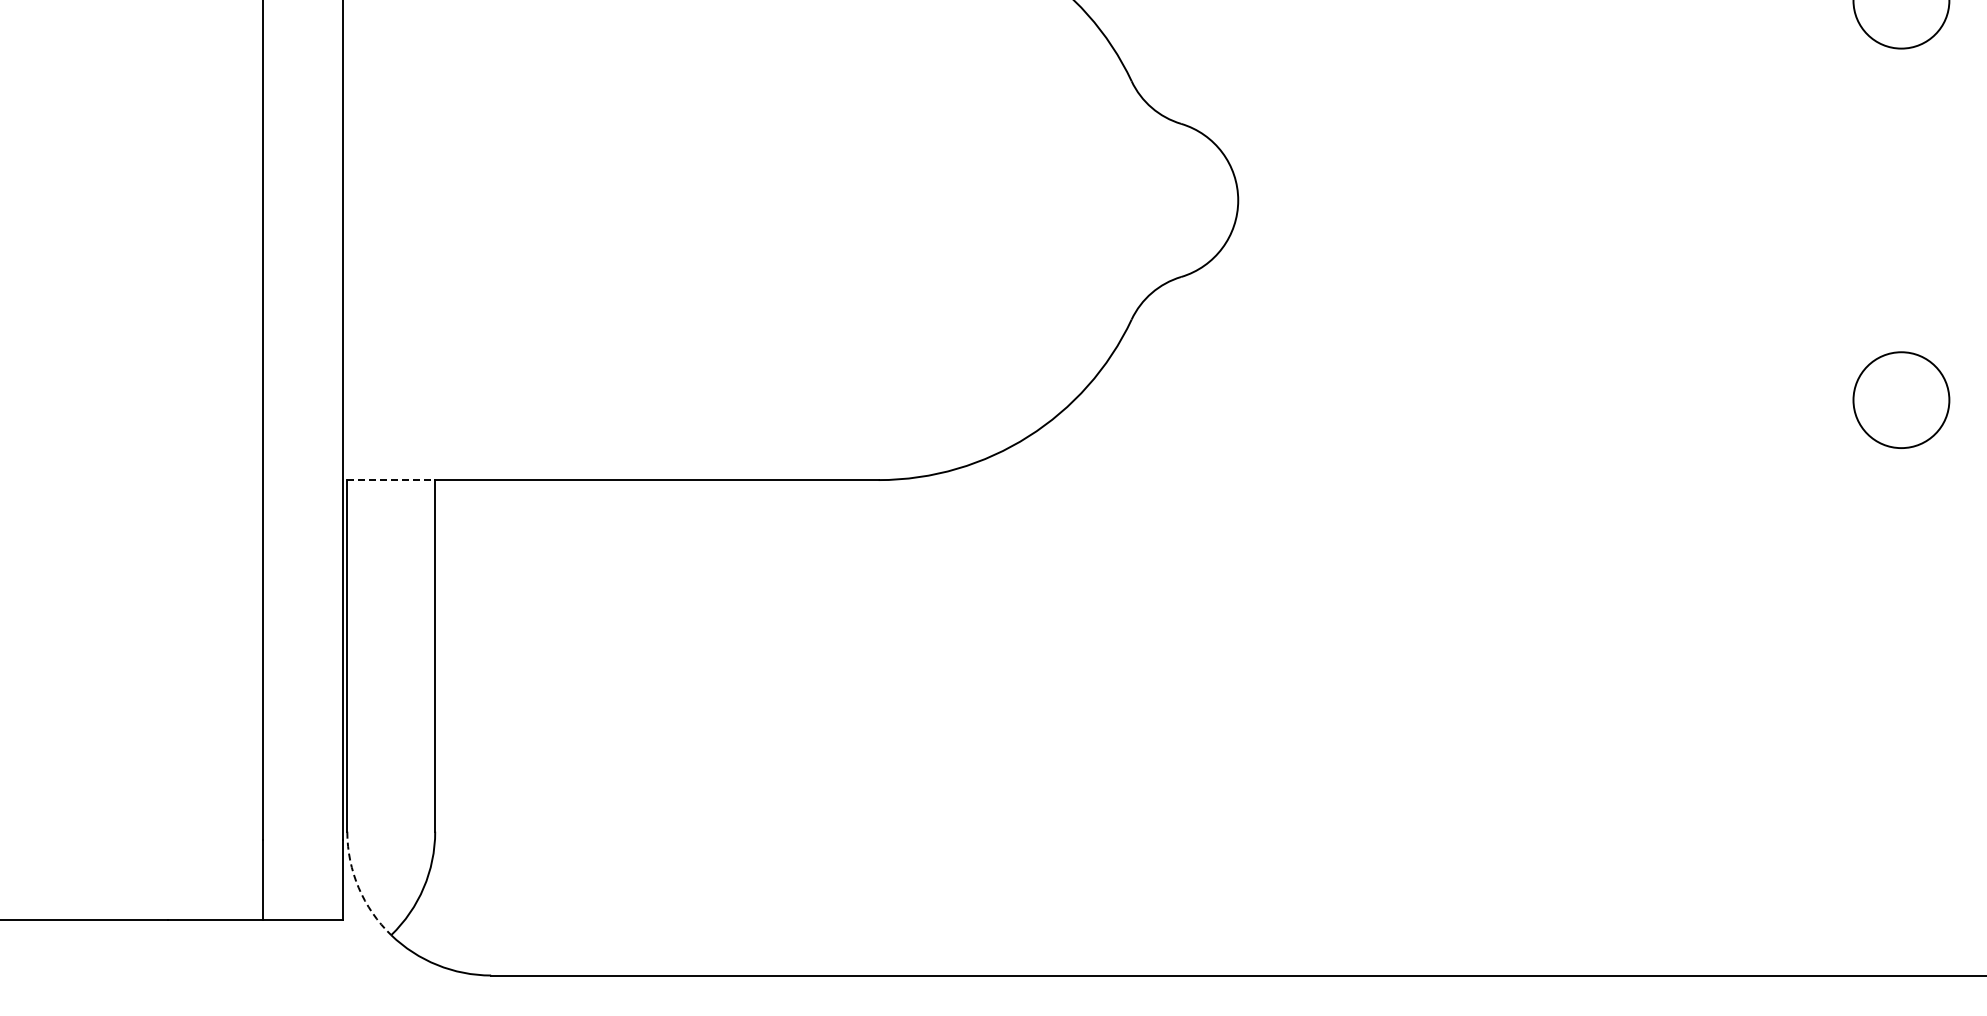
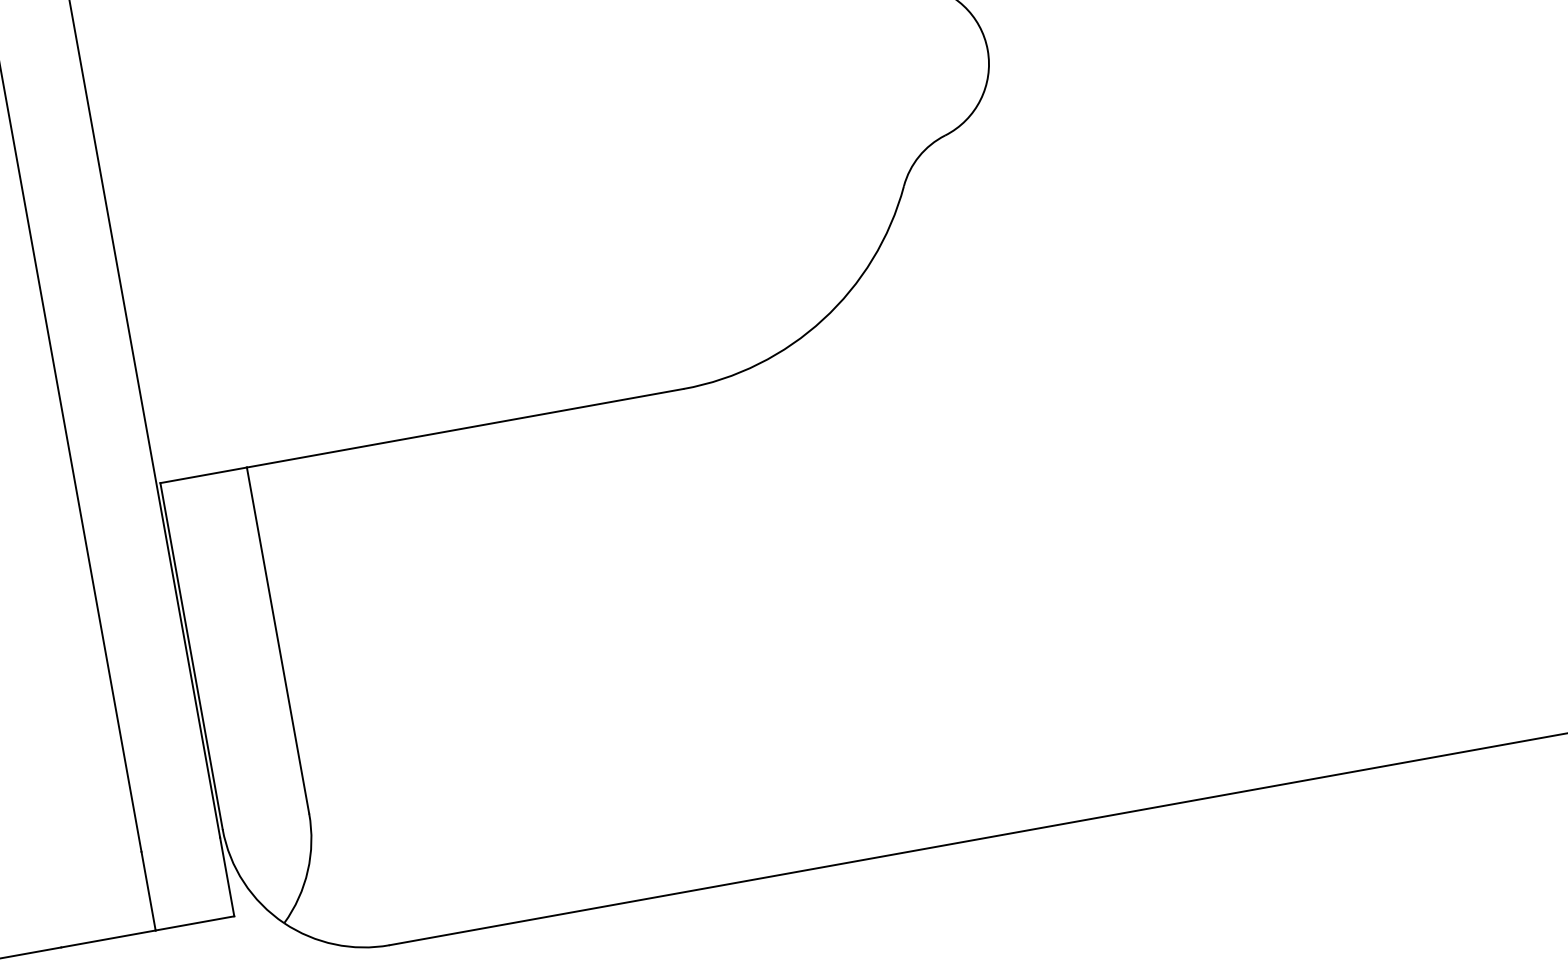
line: (391, 480) -> (203, 475), dashed -> solid
arc: (358, 887) -> (243, 882), dashed -> solid

